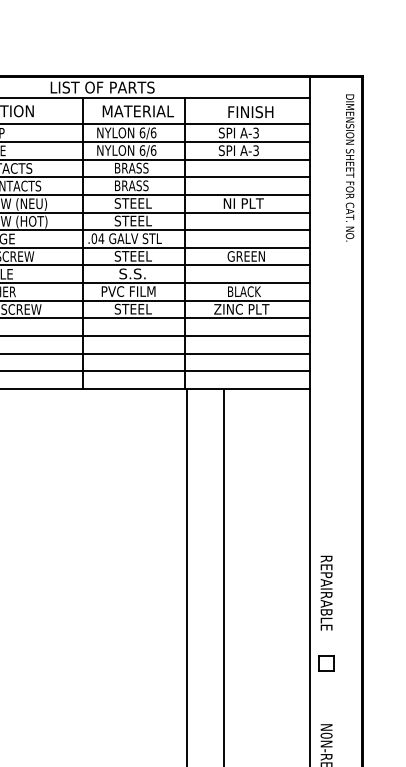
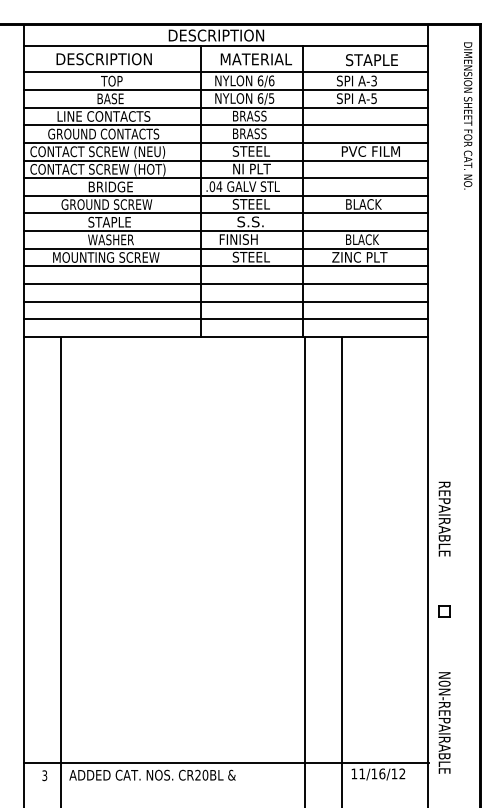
text: (103, 87) -> (221, 35), LIST OF PARTS -> DESCRIPTION
text: (253, 112) -> (371, 60), FINISH -> STAPLE
text: (255, 149) -> (373, 97), A-3 -> A-5
text: (153, 150) -> (271, 98), 6/6 -> 6/5
text: (253, 203) -> (371, 151), NI PLT -> PVC FILM
text: (133, 220) -> (251, 168), STEEL -> NI PLT
text: (245, 256) -> (363, 204), GREEN -> BLACK
text: (129, 291) -> (247, 239), PVC FILM -> FINISH
text: (326, 592) -> (444, 518), moved
part: (326, 663) -> (444, 611), size x0.7

